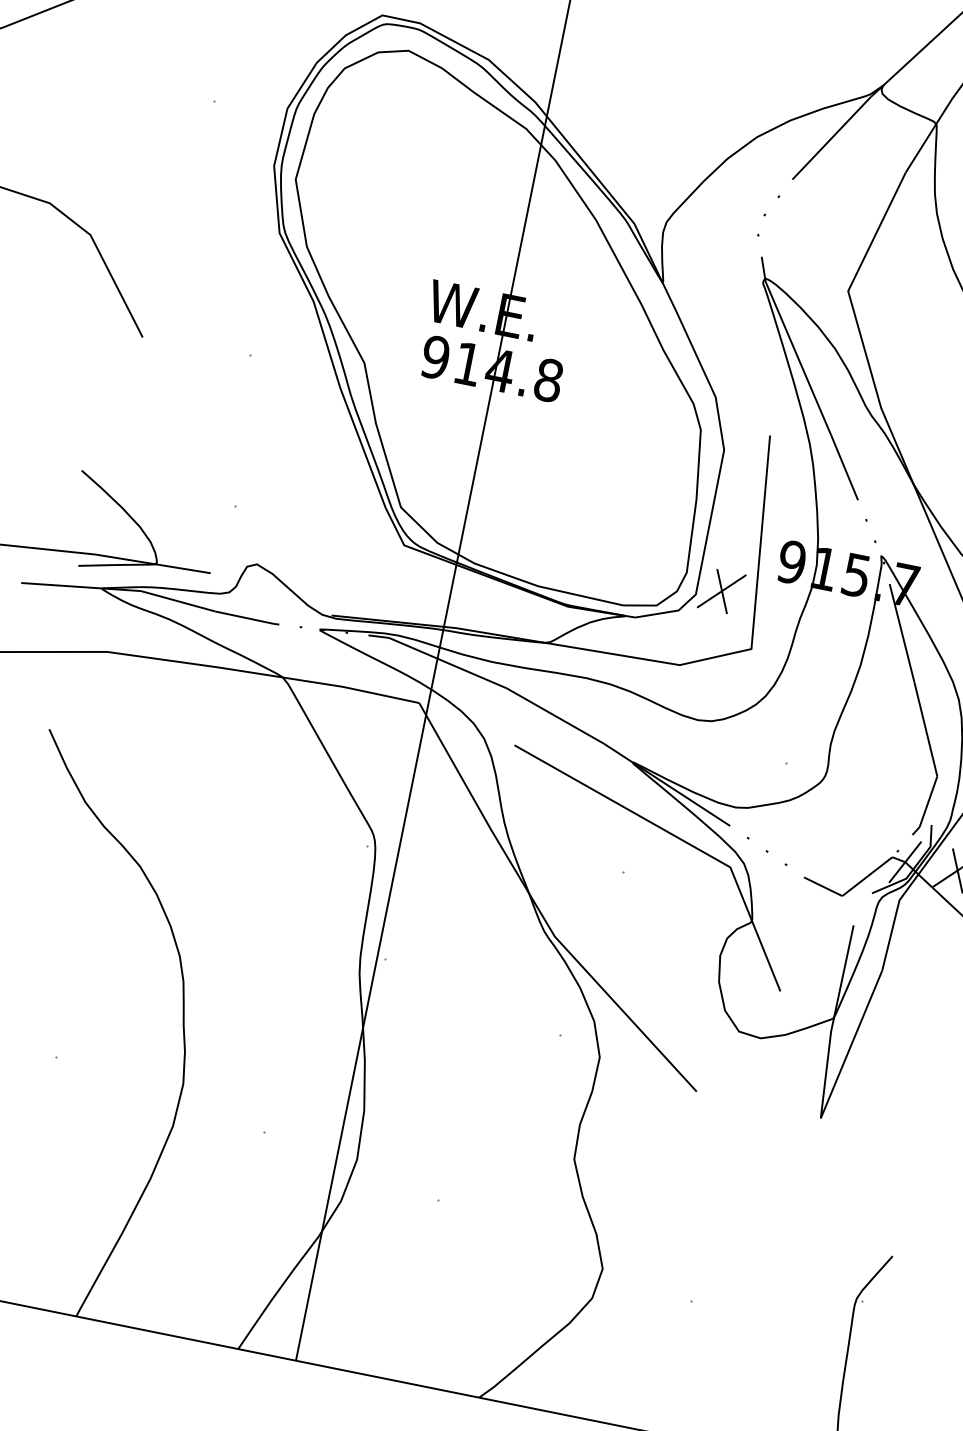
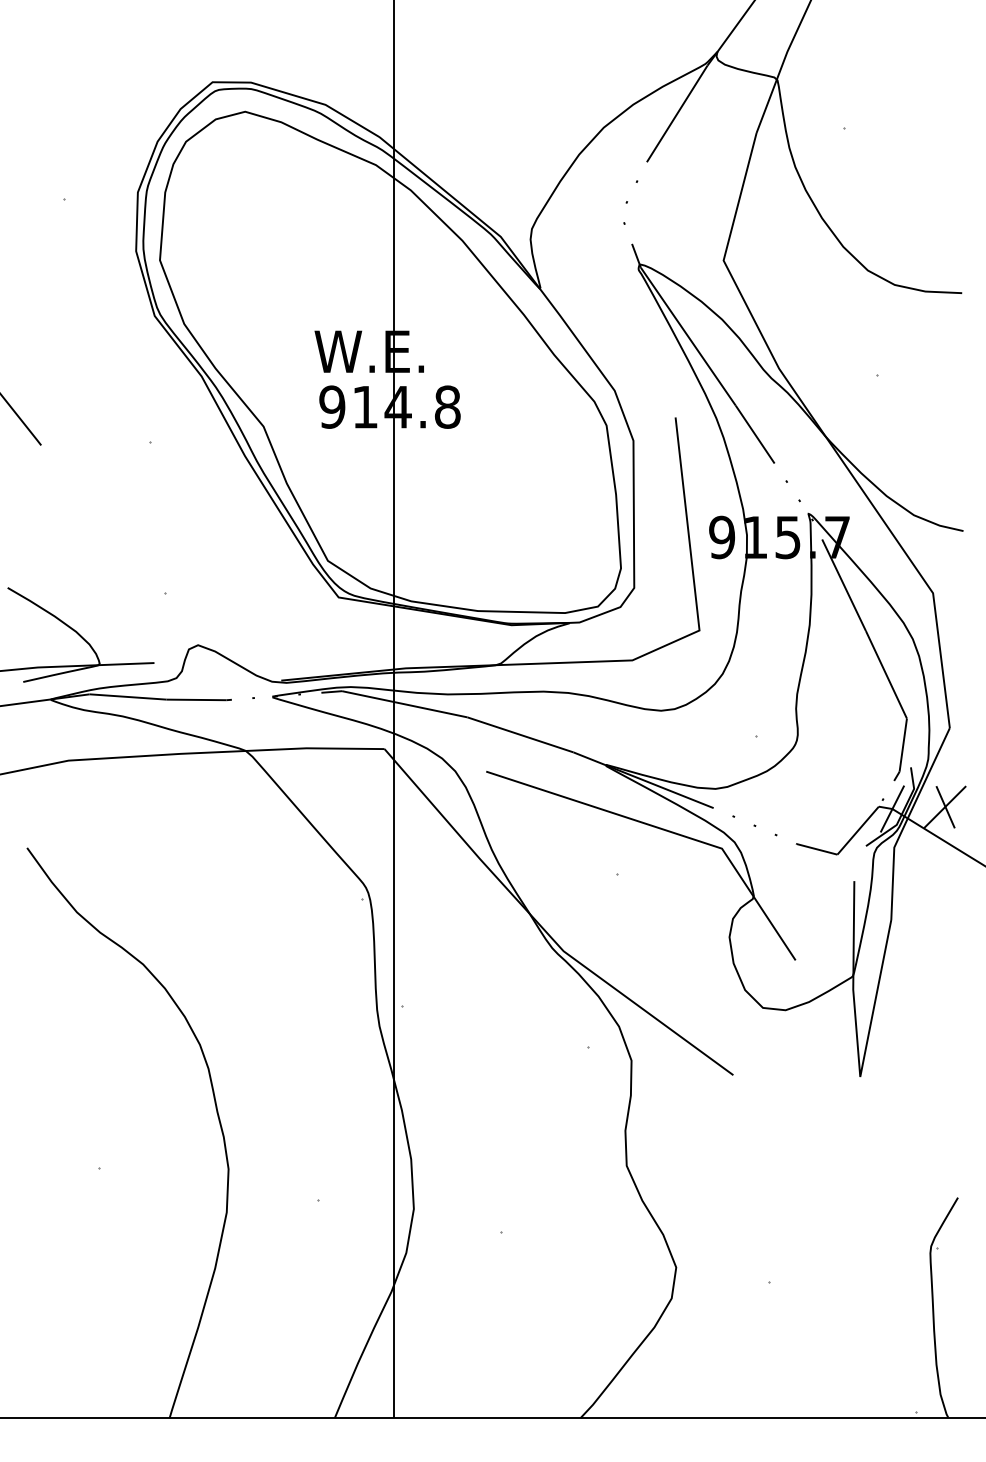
part: (721, 590) -> (658, 579), removed

